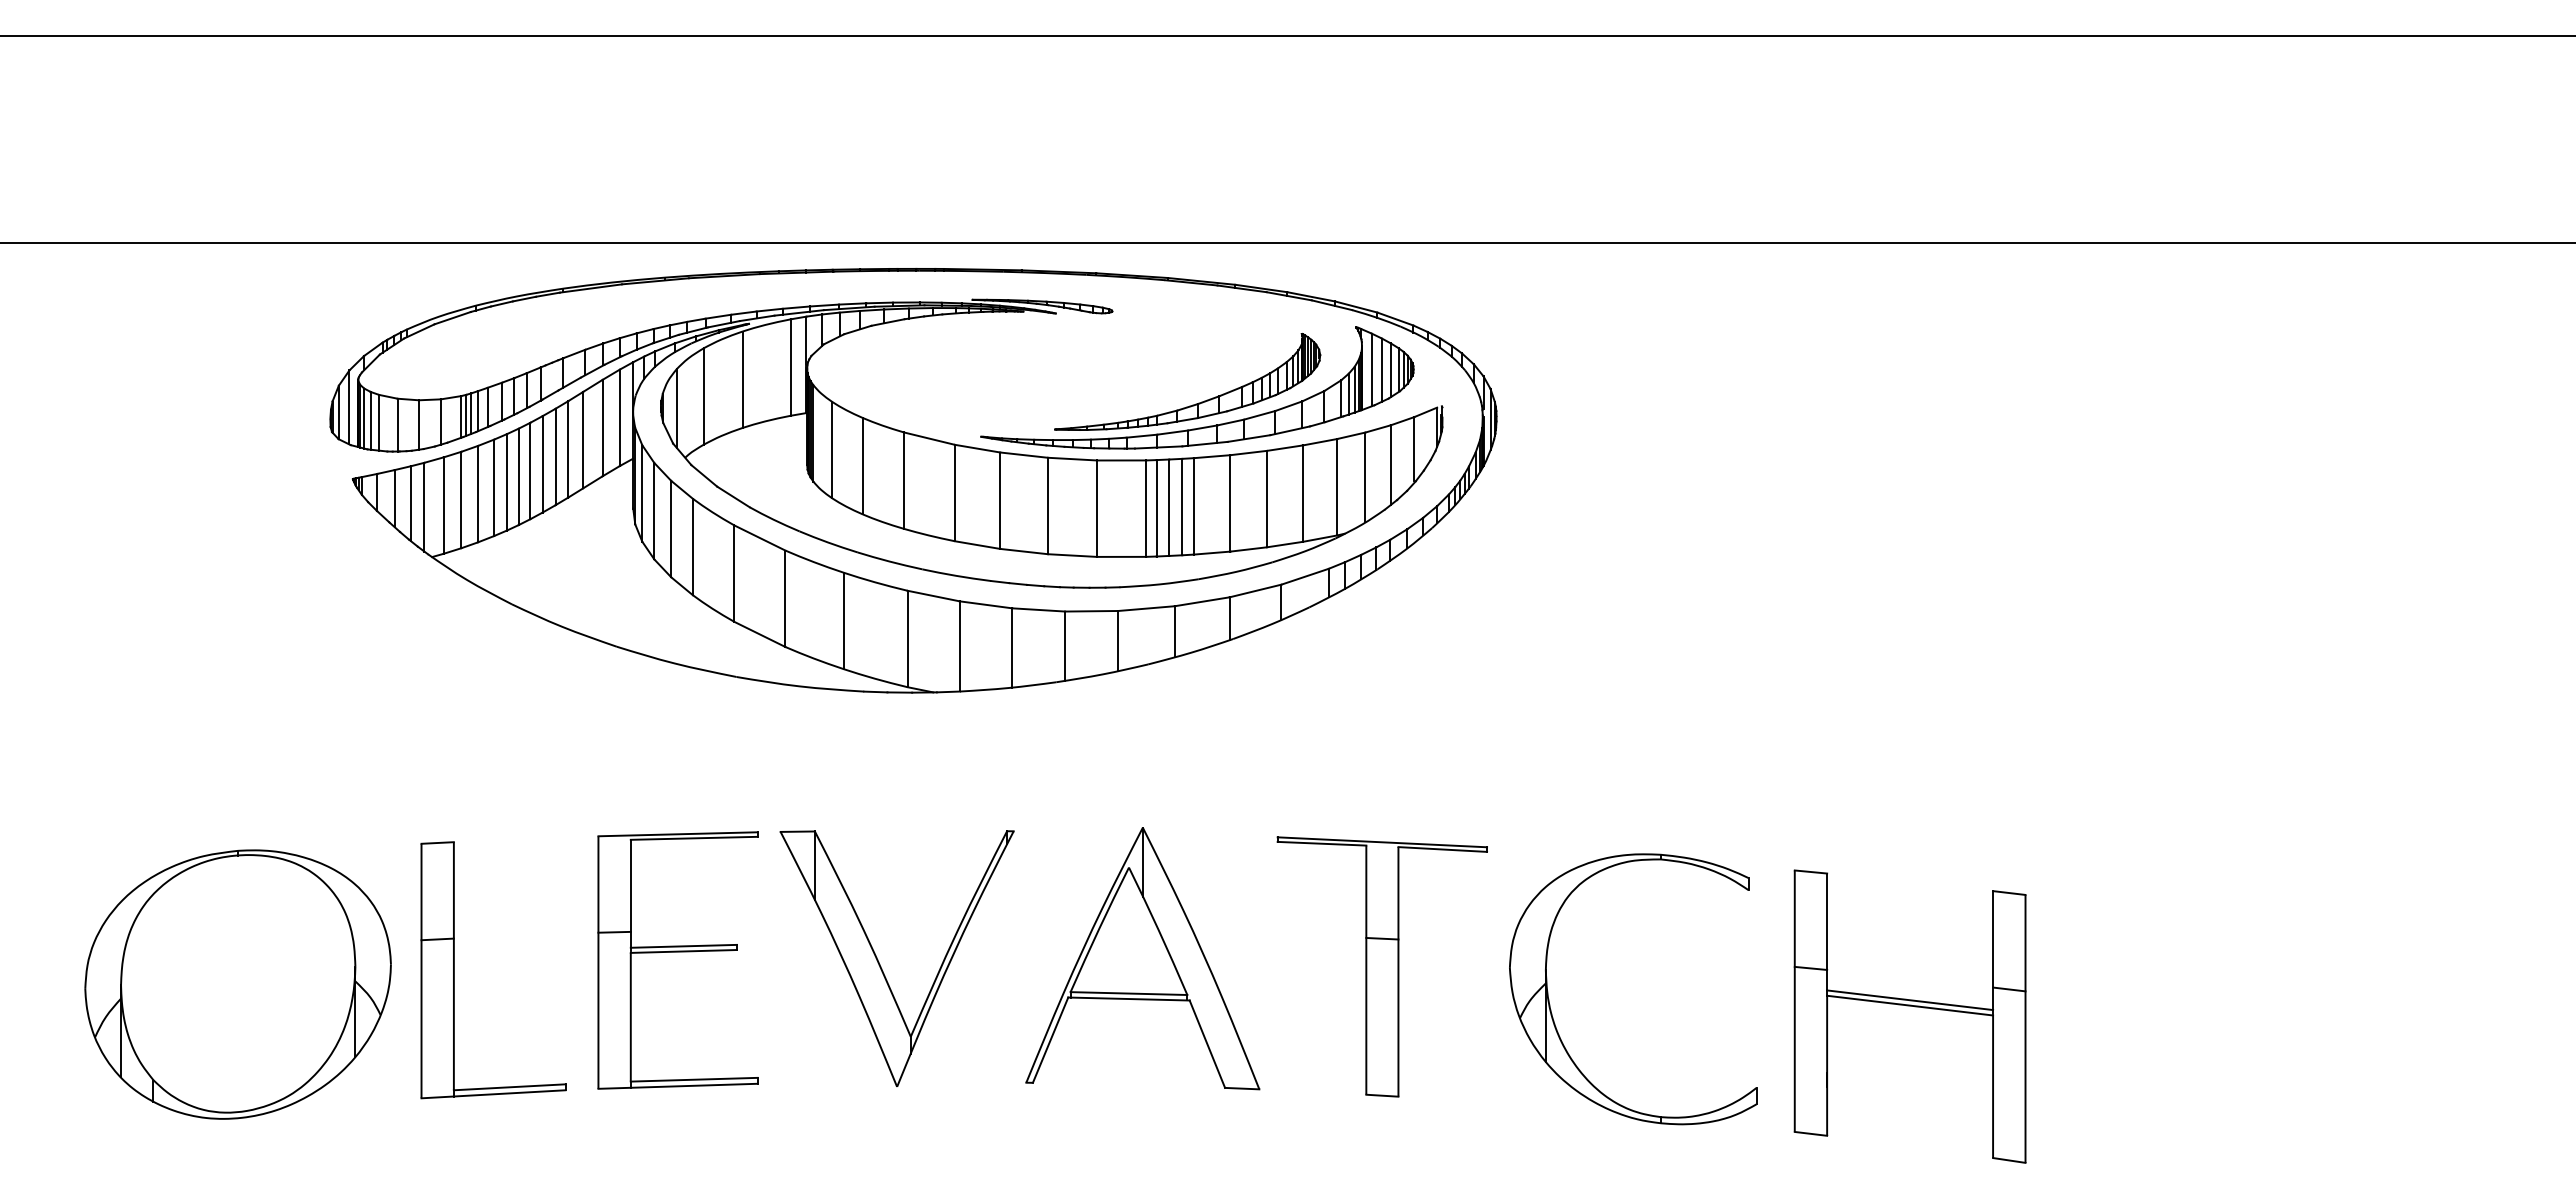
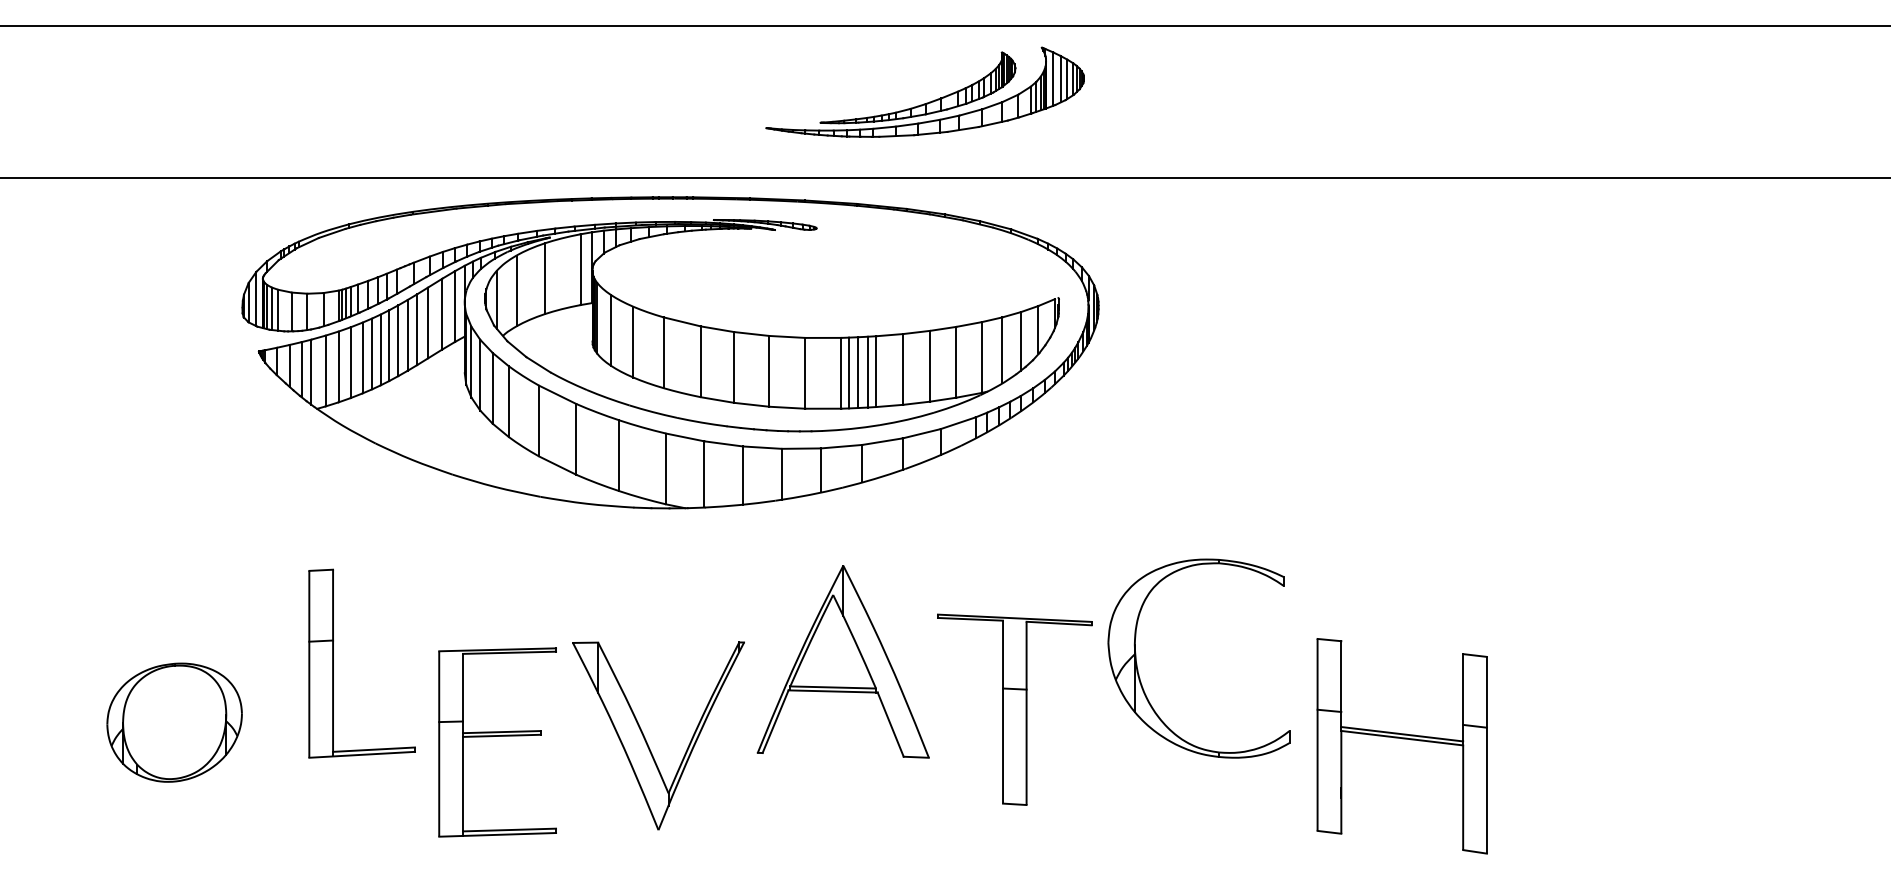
part: (1201, 401) -> (928, 102), moved
part: (677, 952) -> (497, 736), moved
part: (1142, 958) -> (843, 661), moved
part: (881, 966) -> (647, 741), moved
part: (454, 970) -> (333, 663), moved
part: (237, 984) -> (174, 722), size x0.6
part: (1550, 1004) -> (1138, 669), moved

